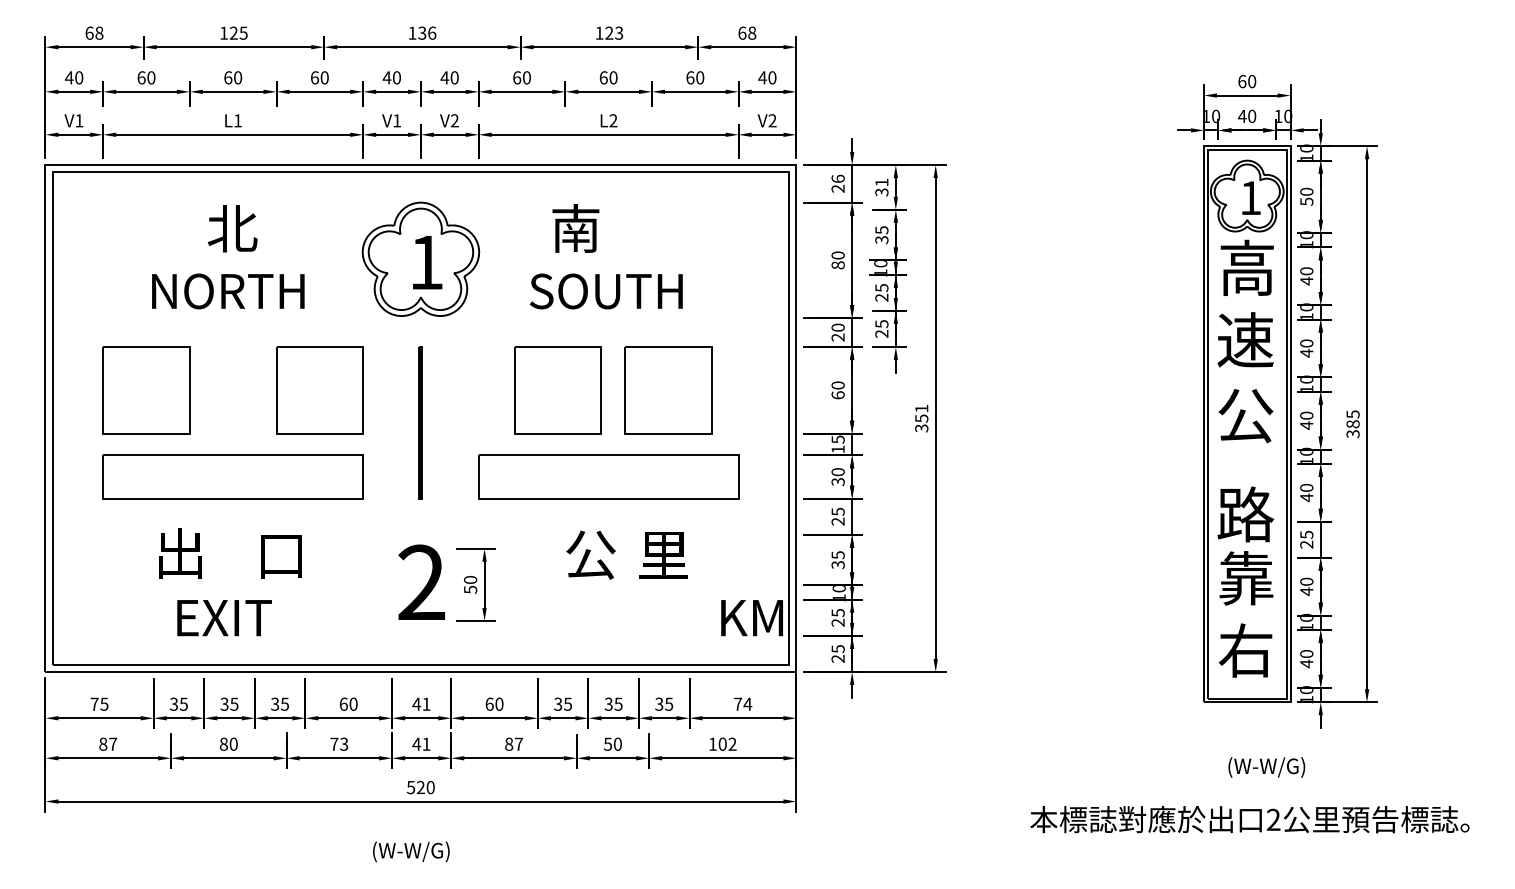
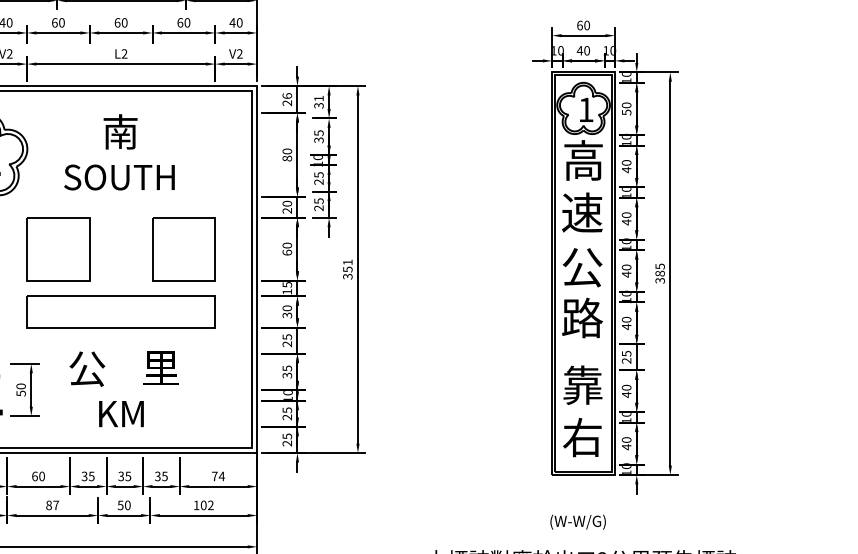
text: (575, 228) -> (120, 131), moved
part: (557, 390) -> (58, 249), moved
part: (668, 390) -> (184, 249), moved
text: (1245, 514) -> (582, 318), moved
text: (590, 554) -> (87, 368), moved
text: (751, 618) -> (121, 414), moved
text: (1266, 767) -> (577, 522), moved

